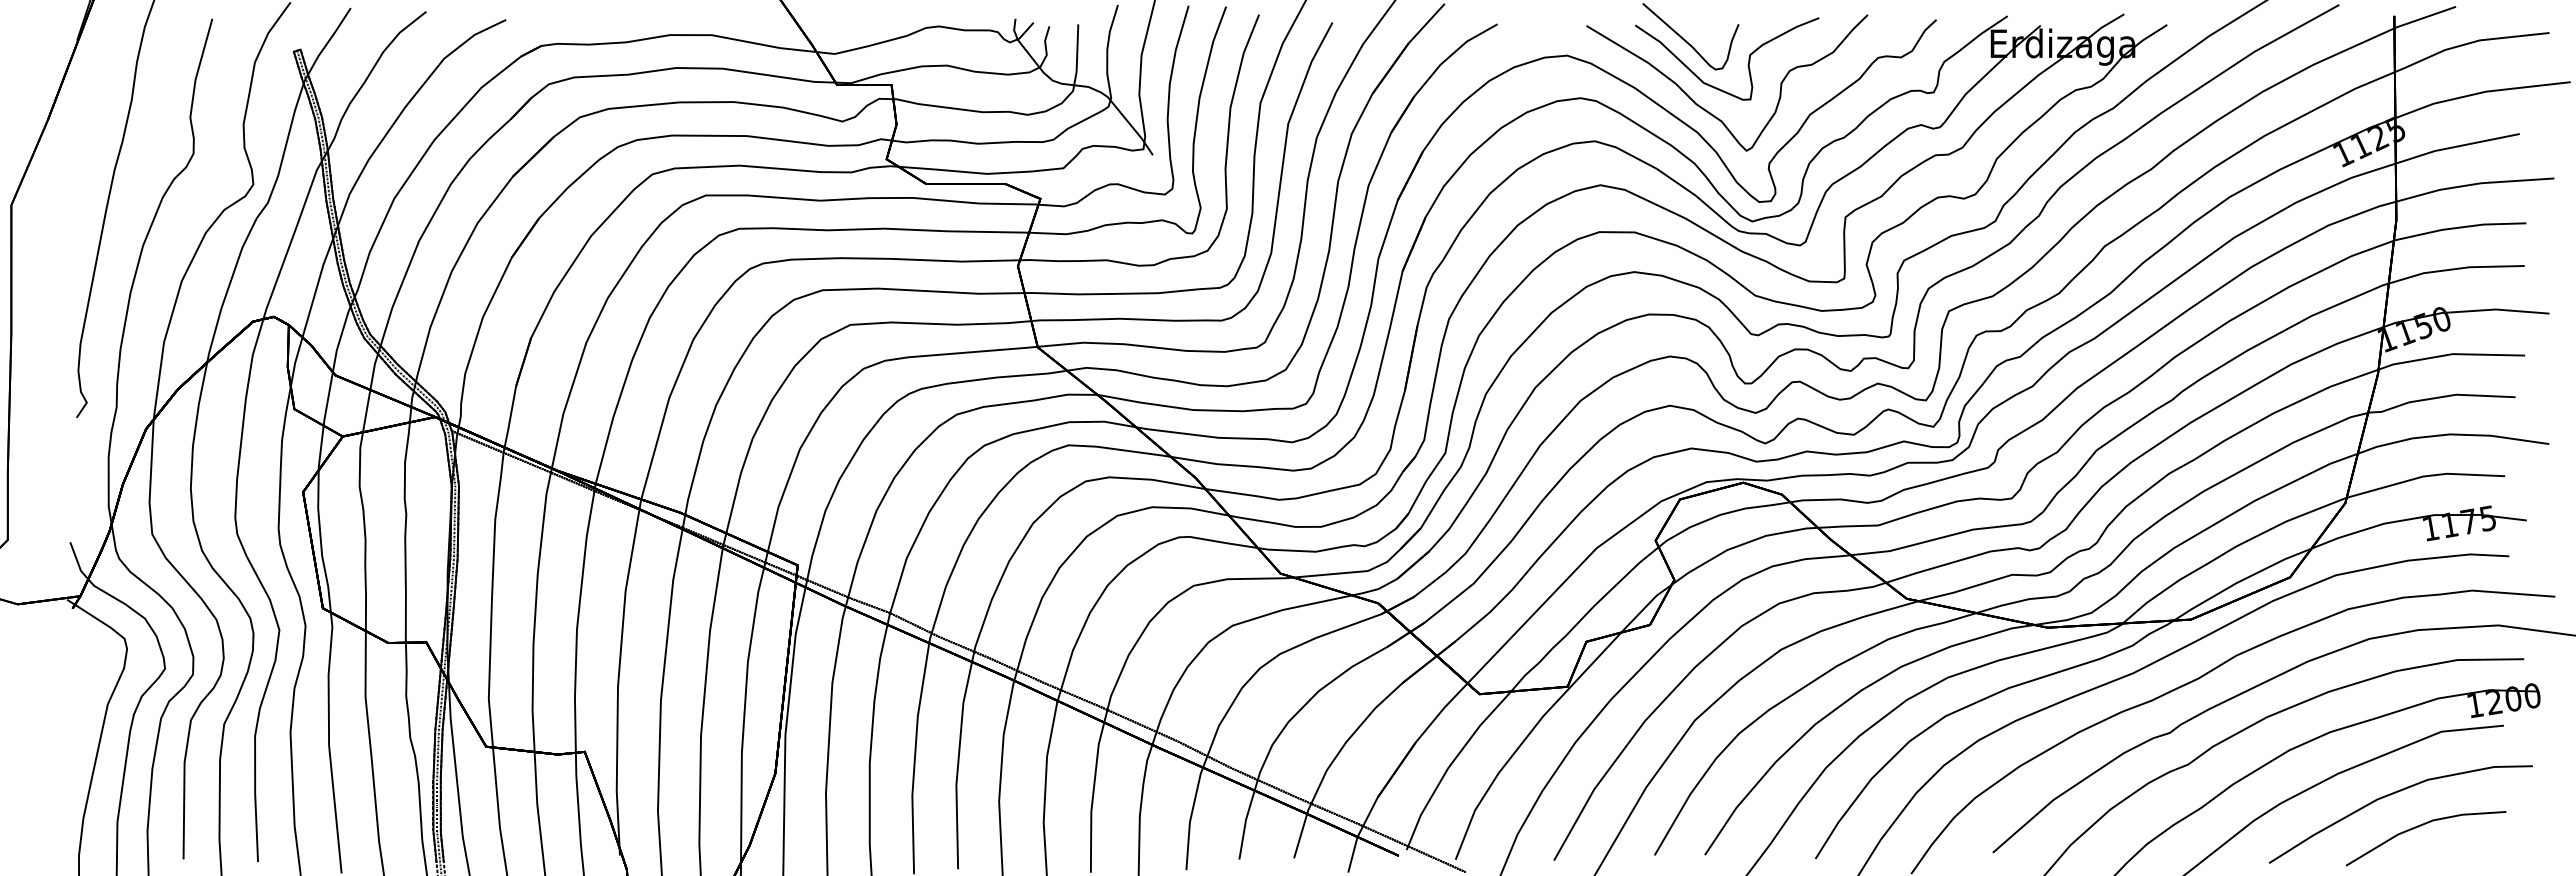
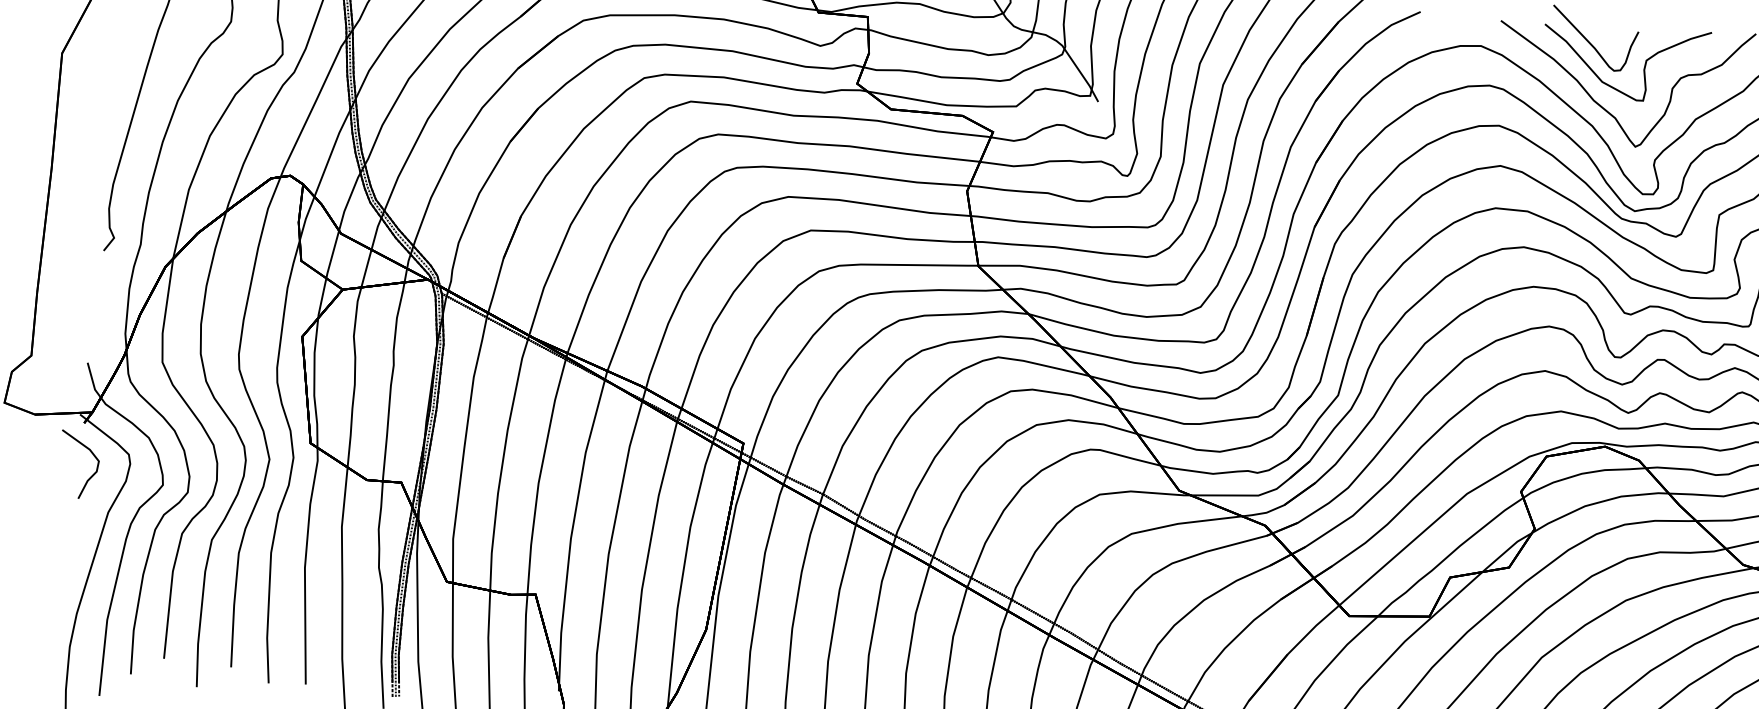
part: (83, 641) -> (91, 453), added

